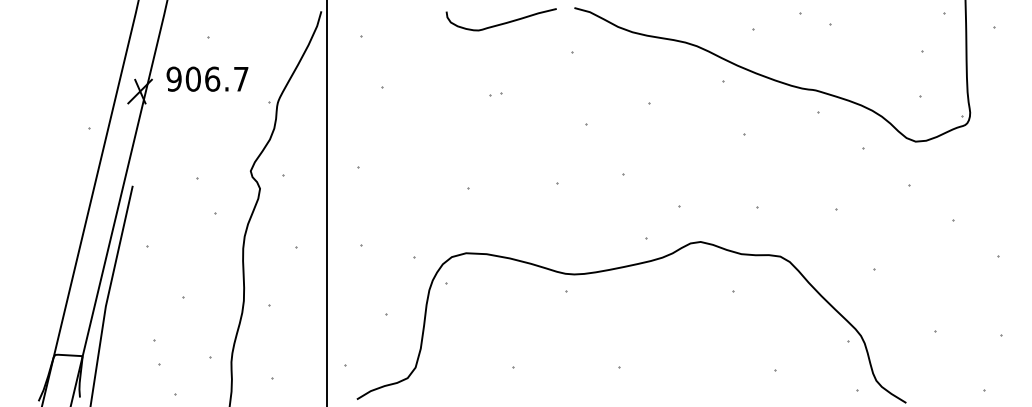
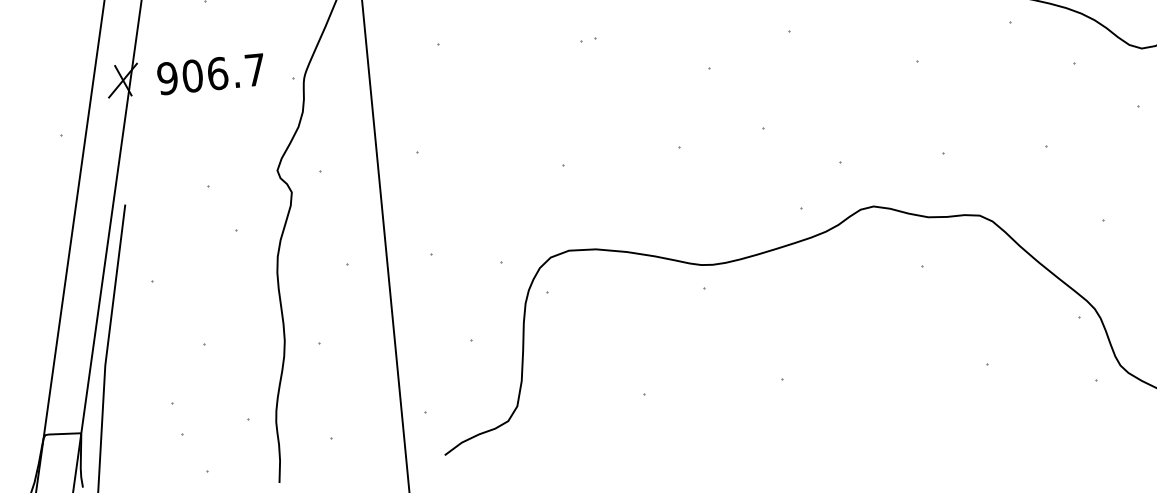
text: (207, 78) -> (211, 73), moved

